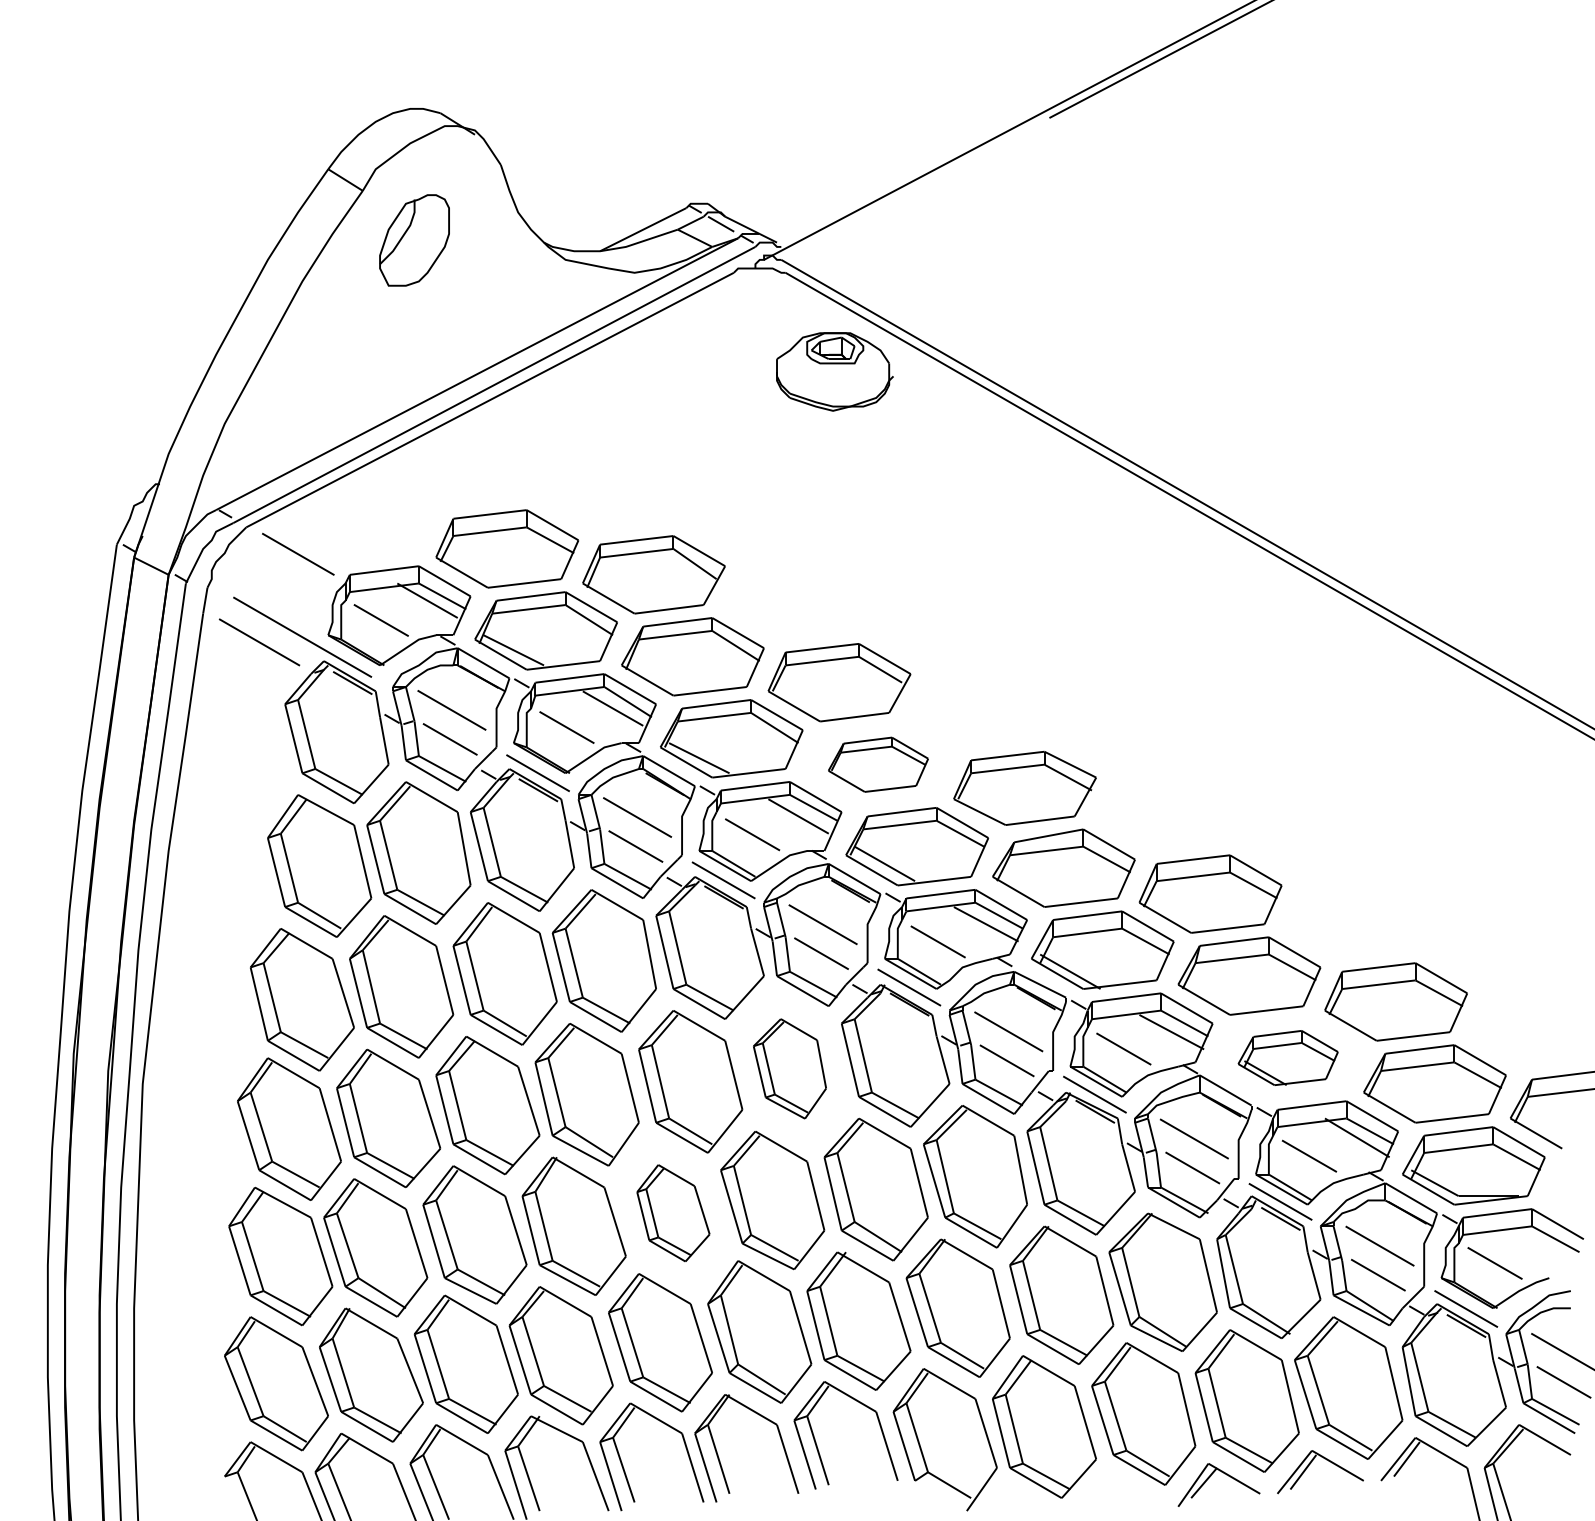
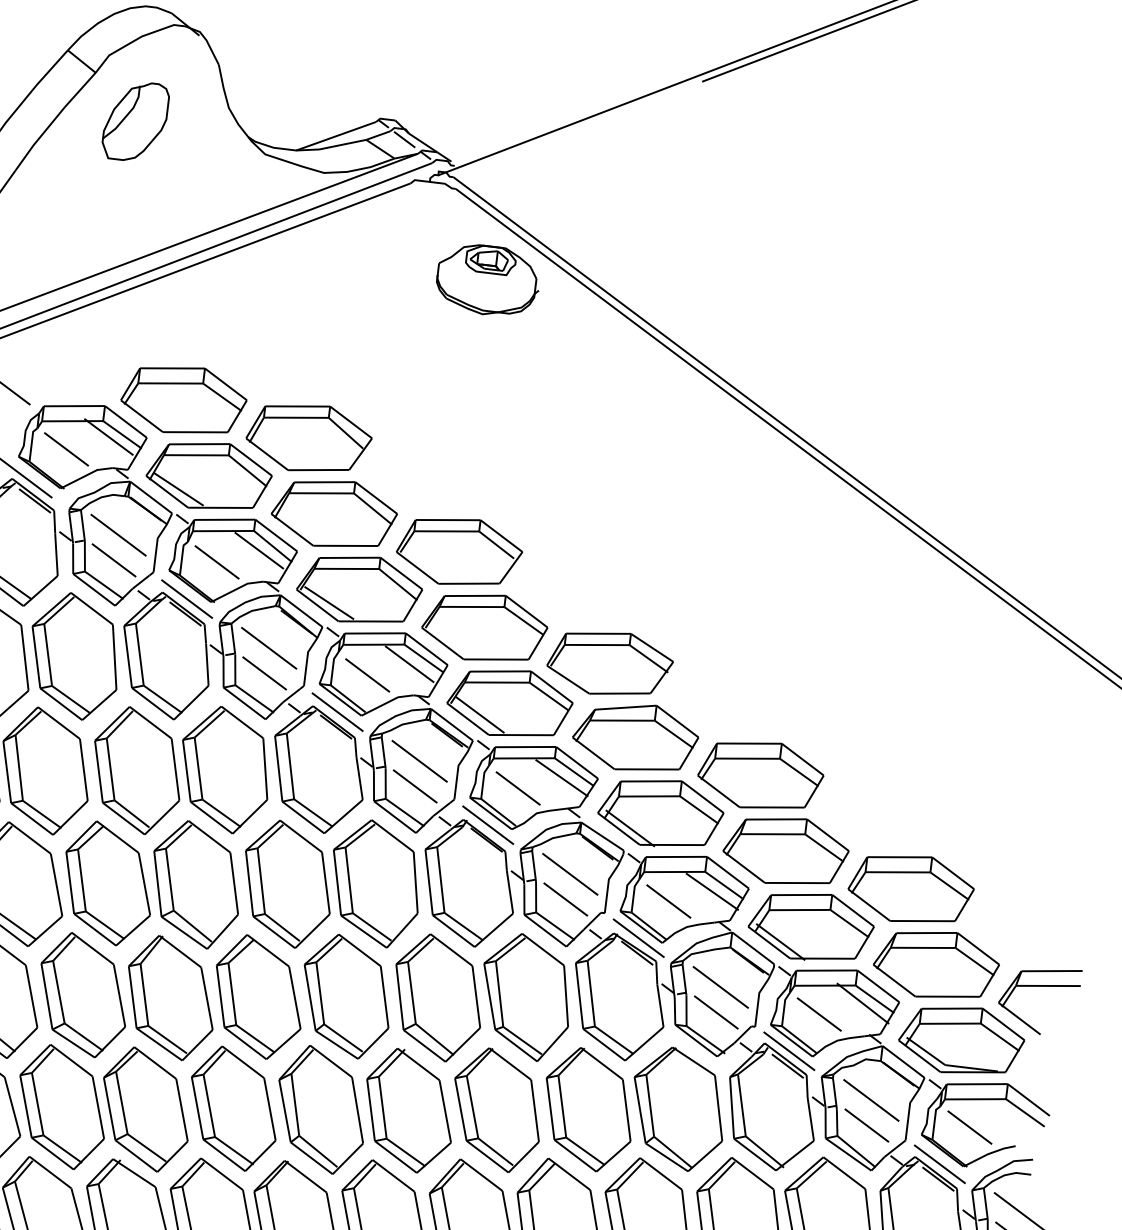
part: (878, 764) -> (484, 627), size x1.43
part: (1287, 1057) -> (810, 926), size x1.43
part: (789, 1068) -> (375, 883), size x1.43
part: (673, 1212) -> (258, 996), size x1.43

